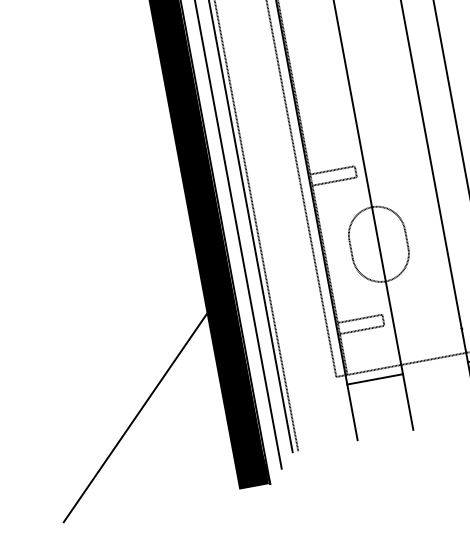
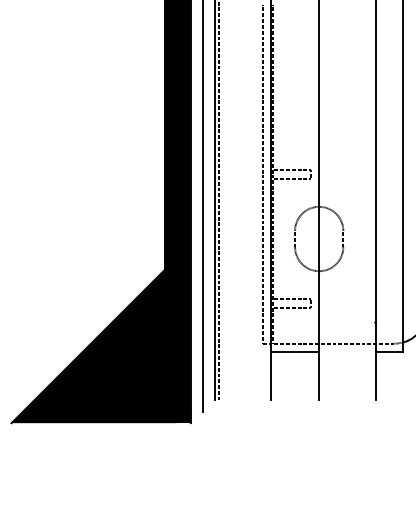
fill: (140, 409) -> (93, 340), added

